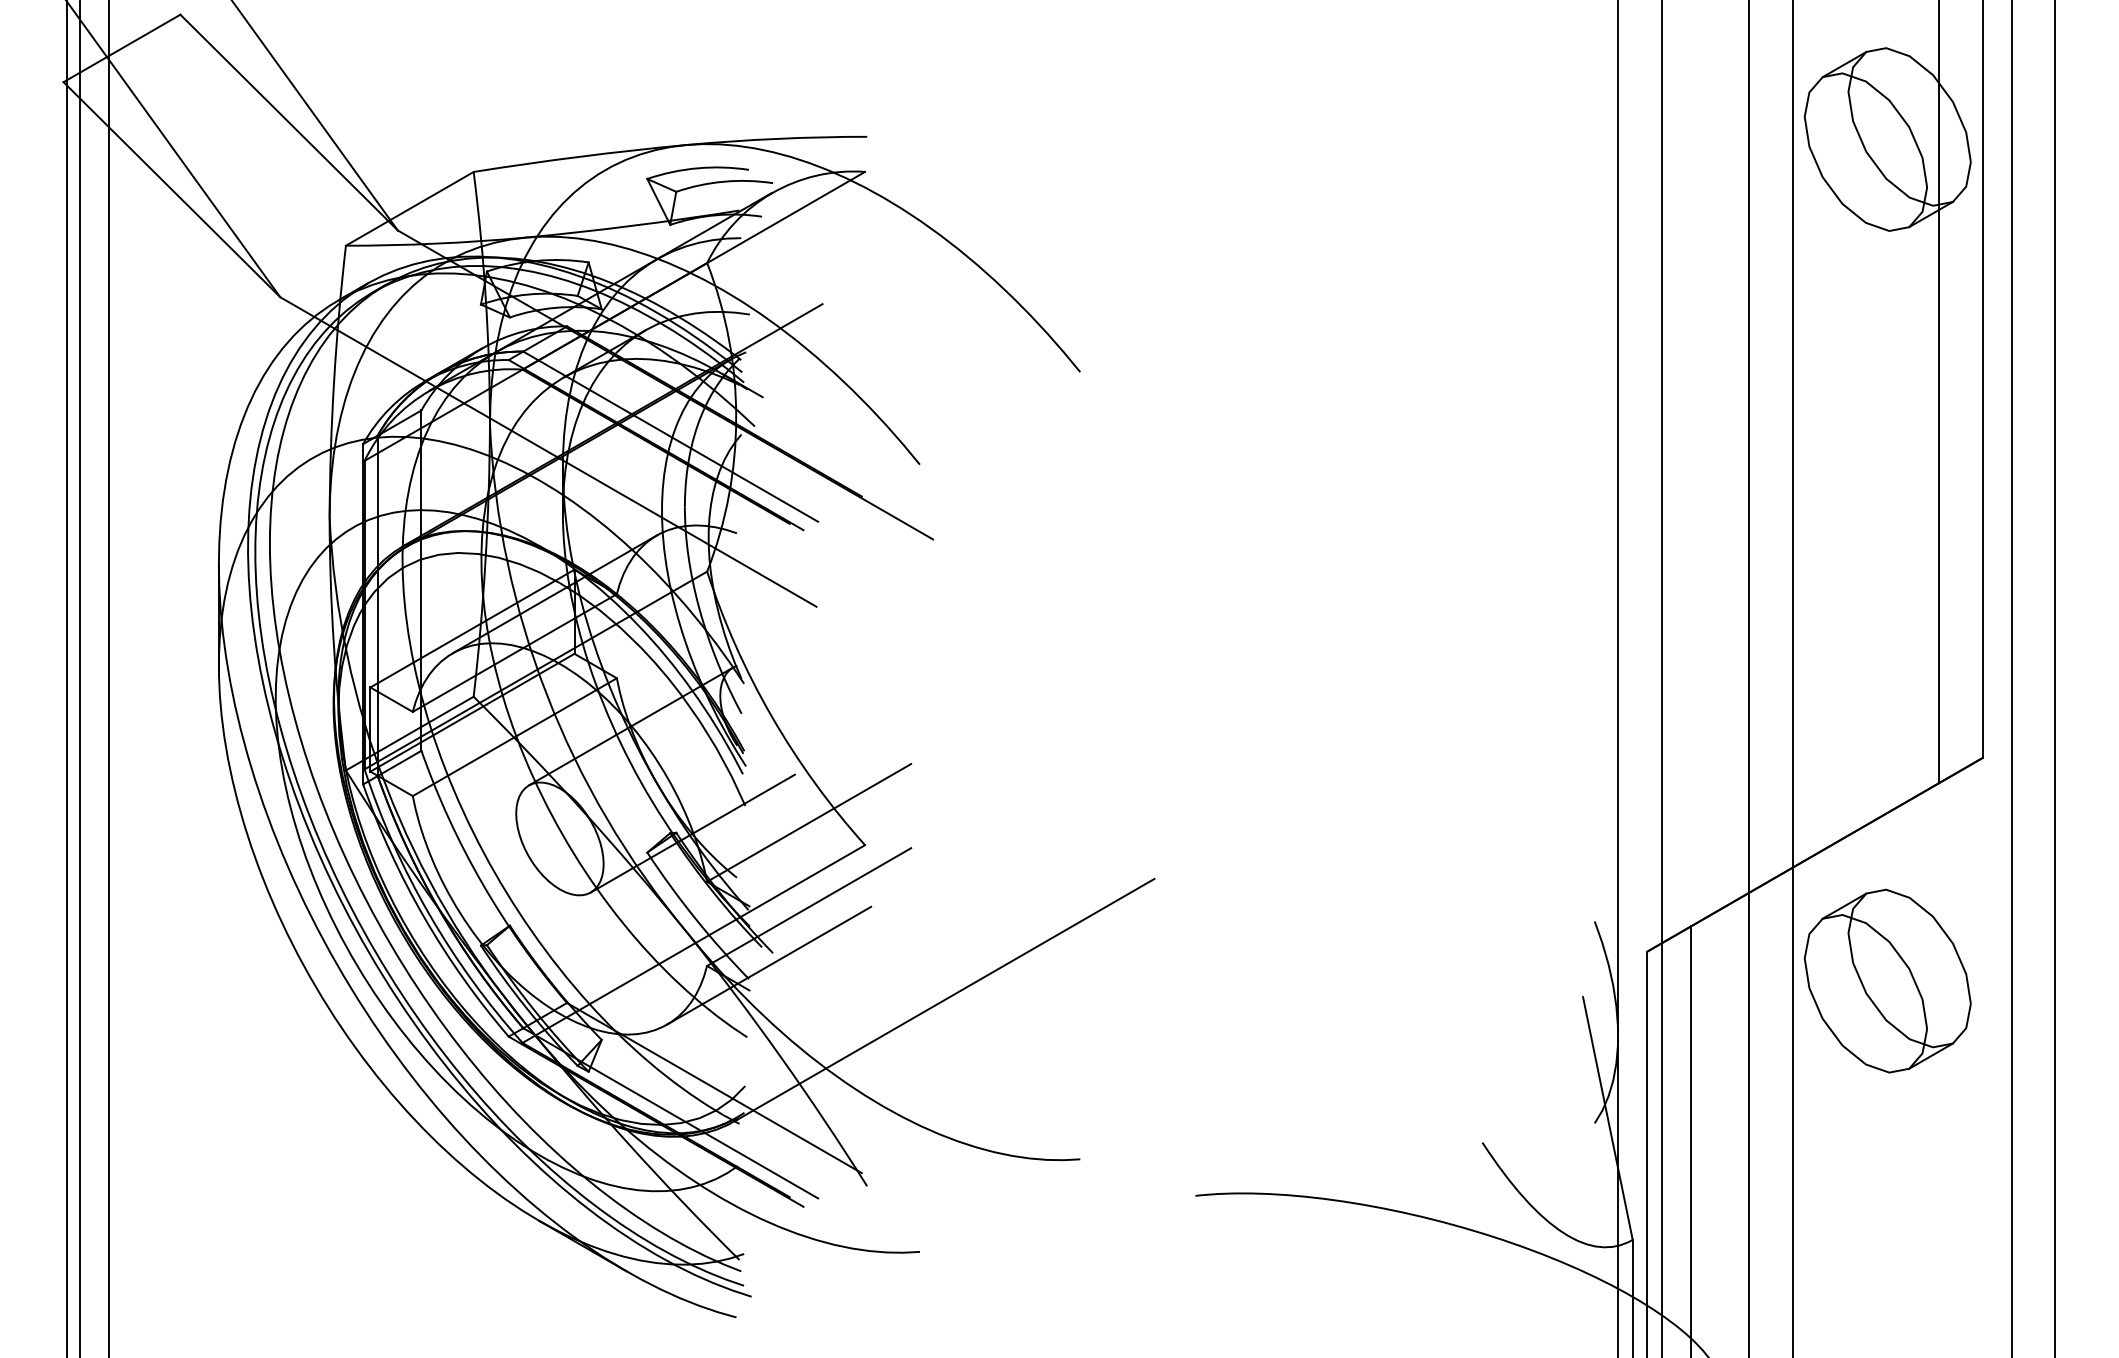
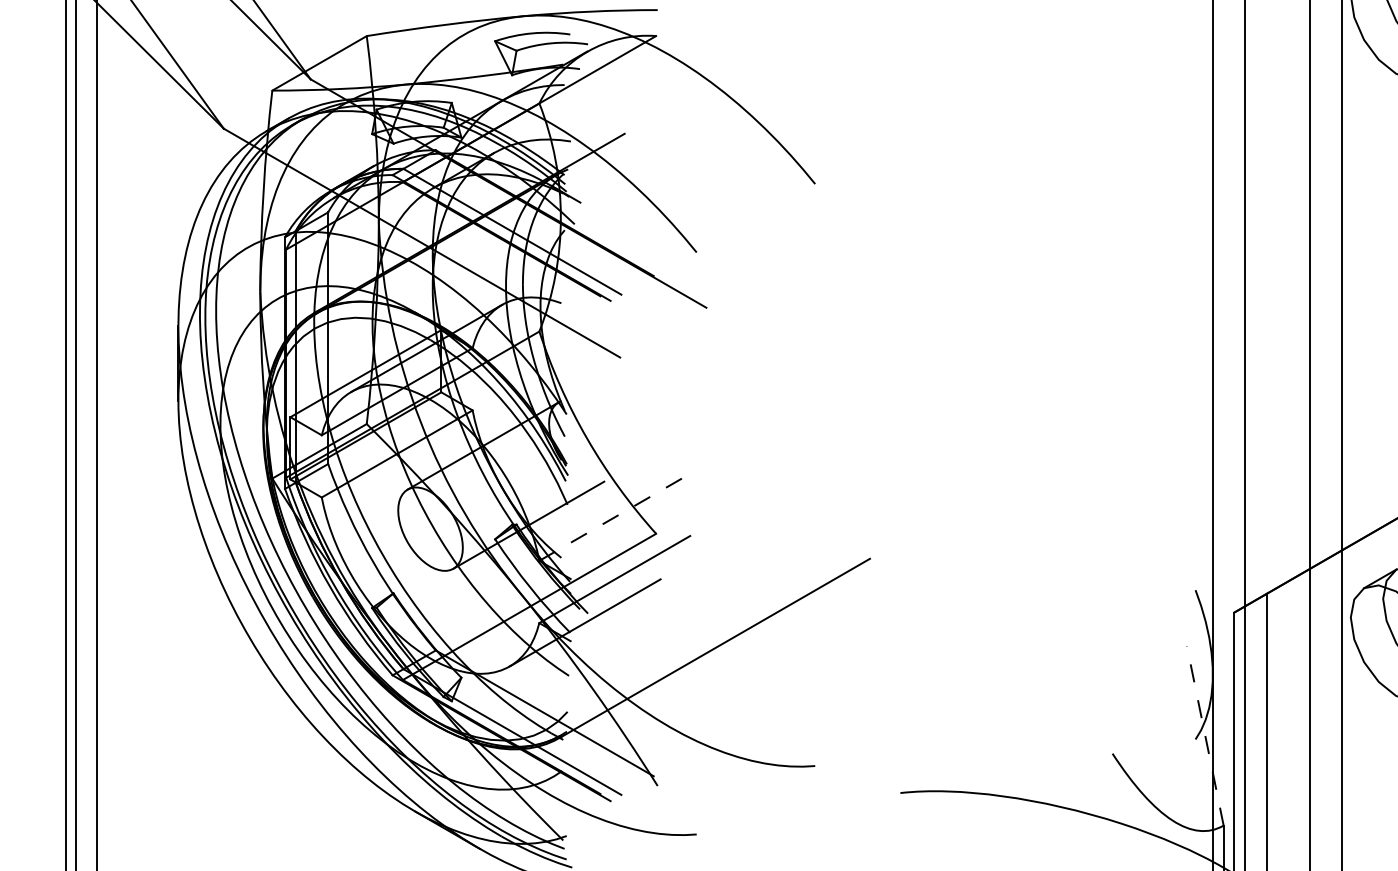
line: (809, 822) -> (615, 517), solid -> dashed
line: (1607, 1118) -> (1205, 735), solid -> dashed

